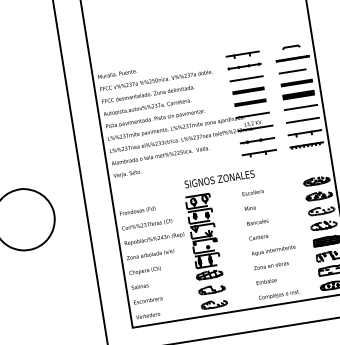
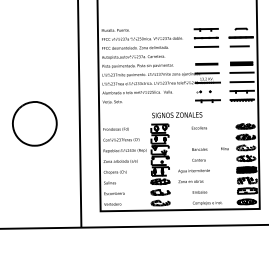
fill: (296, 82) -> (241, 54), removed
fill: (248, 90) -> (206, 55), removed
line: (256, 140) -> (207, 91), removed
text: (249, 207) -> (224, 148), moved
text: (273, 258) -> (193, 176), moved

